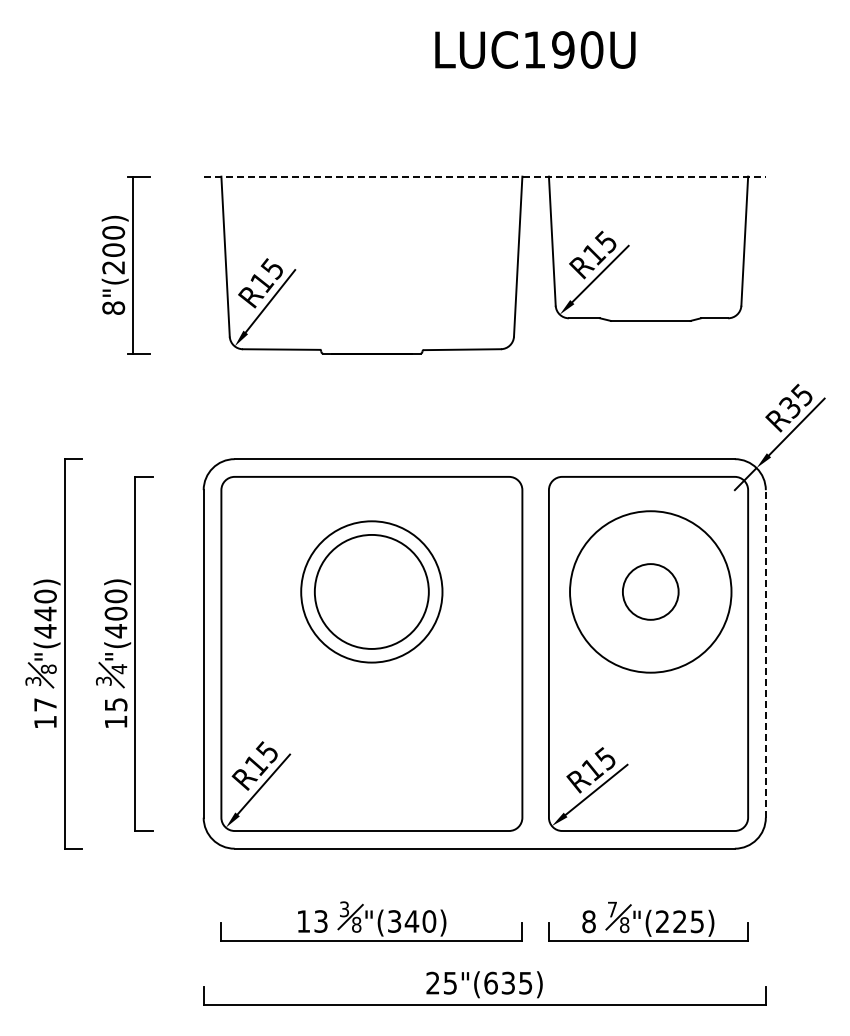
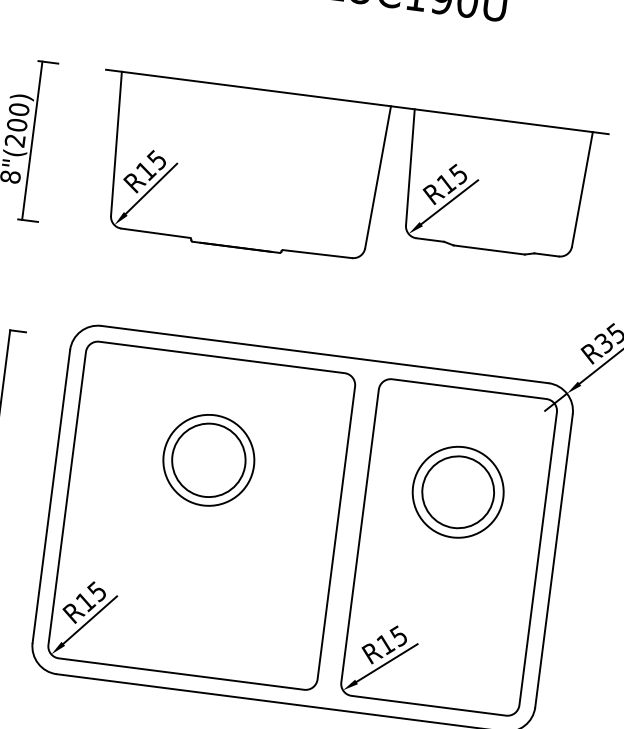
line: (485, 176) -> (358, 101), dashed -> solid
part: (371, 591) -> (208, 459), size x0.71
circle: (650, 591) -> (458, 491), size x0.62
circle: (650, 591) -> (458, 491), size x1.43
line: (765, 653) -> (553, 560), dashed -> solid

